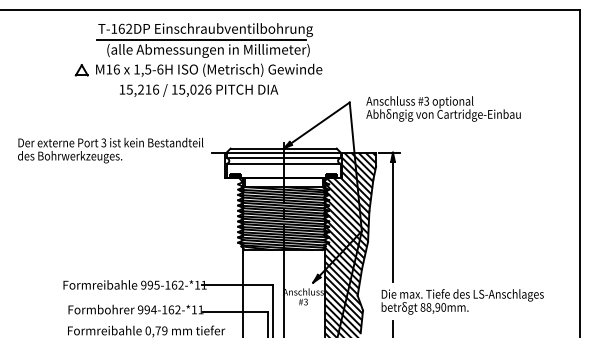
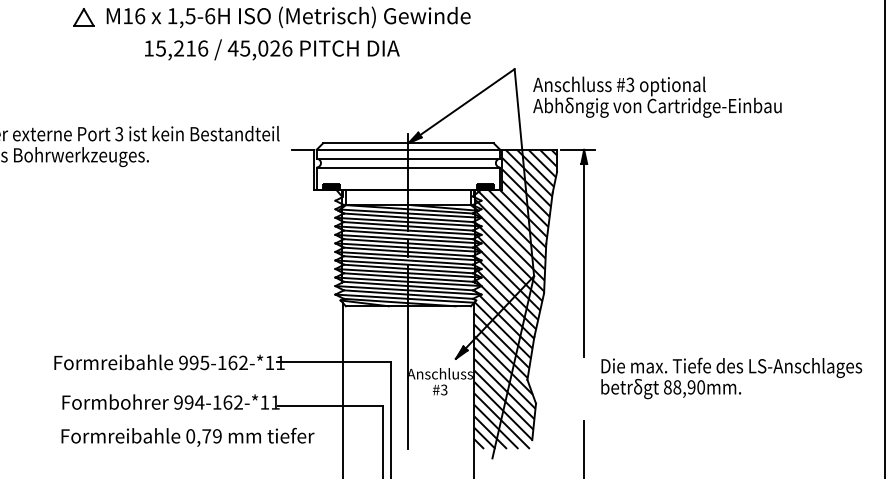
text: (174, 89) -> (232, 48), 15,026 -> 45,026
text: (443, 108) -> (657, 96), moved
text: (462, 301) -> (731, 377), moved

